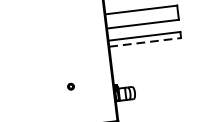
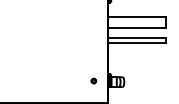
line: (145, 41) -> (137, 42), dashed -> solid
part: (70, 86) -> (93, 80), moved

